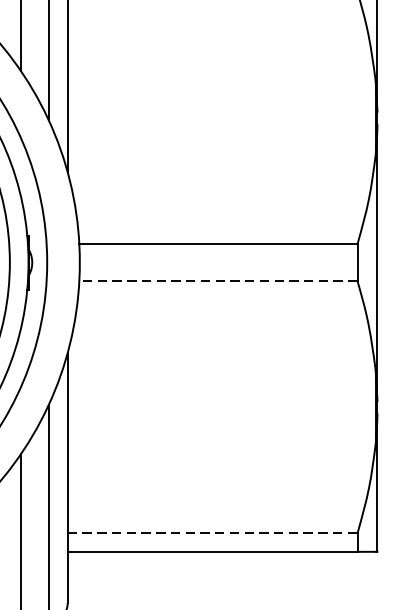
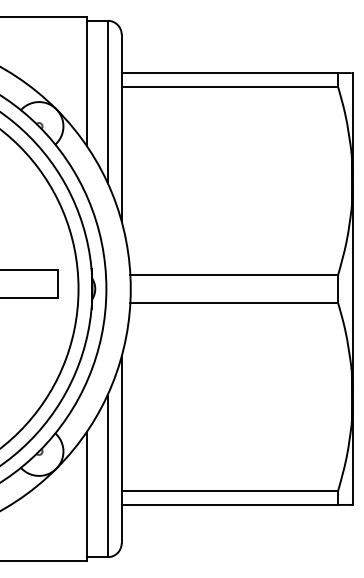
line: (218, 280) -> (234, 302), dashed -> solid
line: (213, 533) -> (230, 491), dashed -> solid

